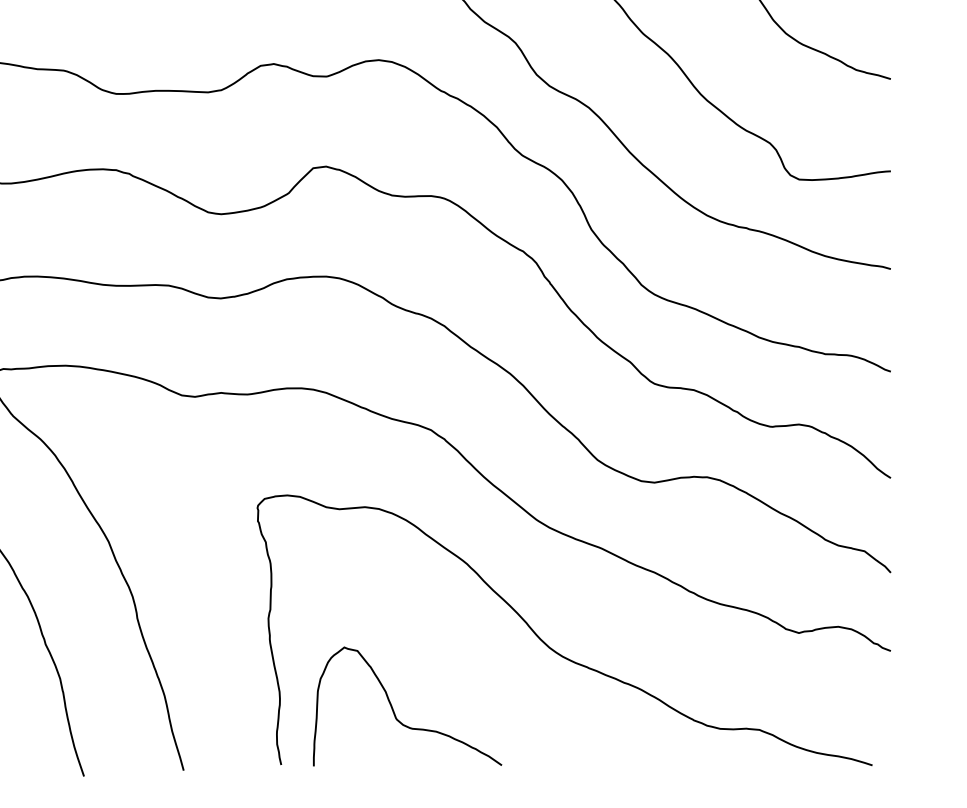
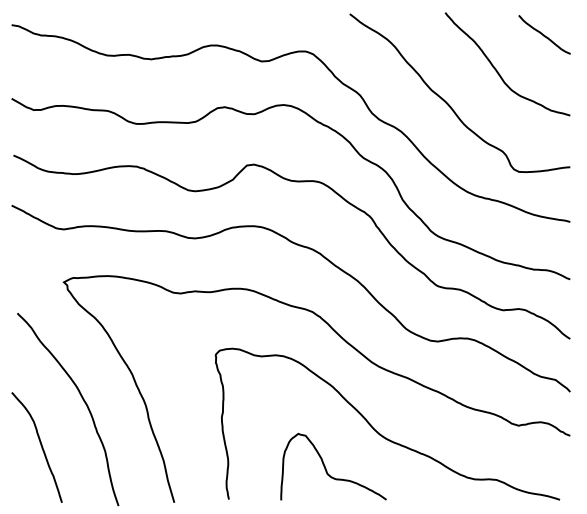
curve: (396, 712) -> (327, 470), moved

